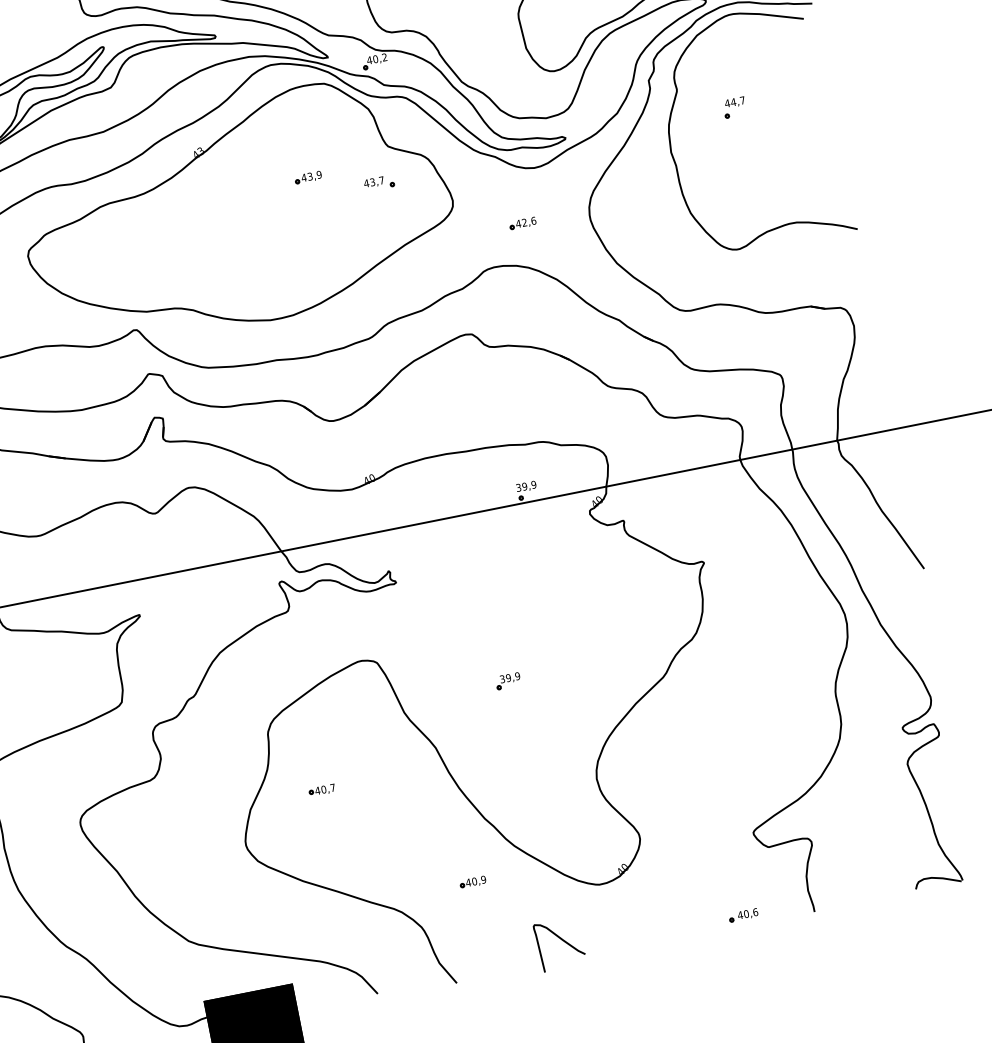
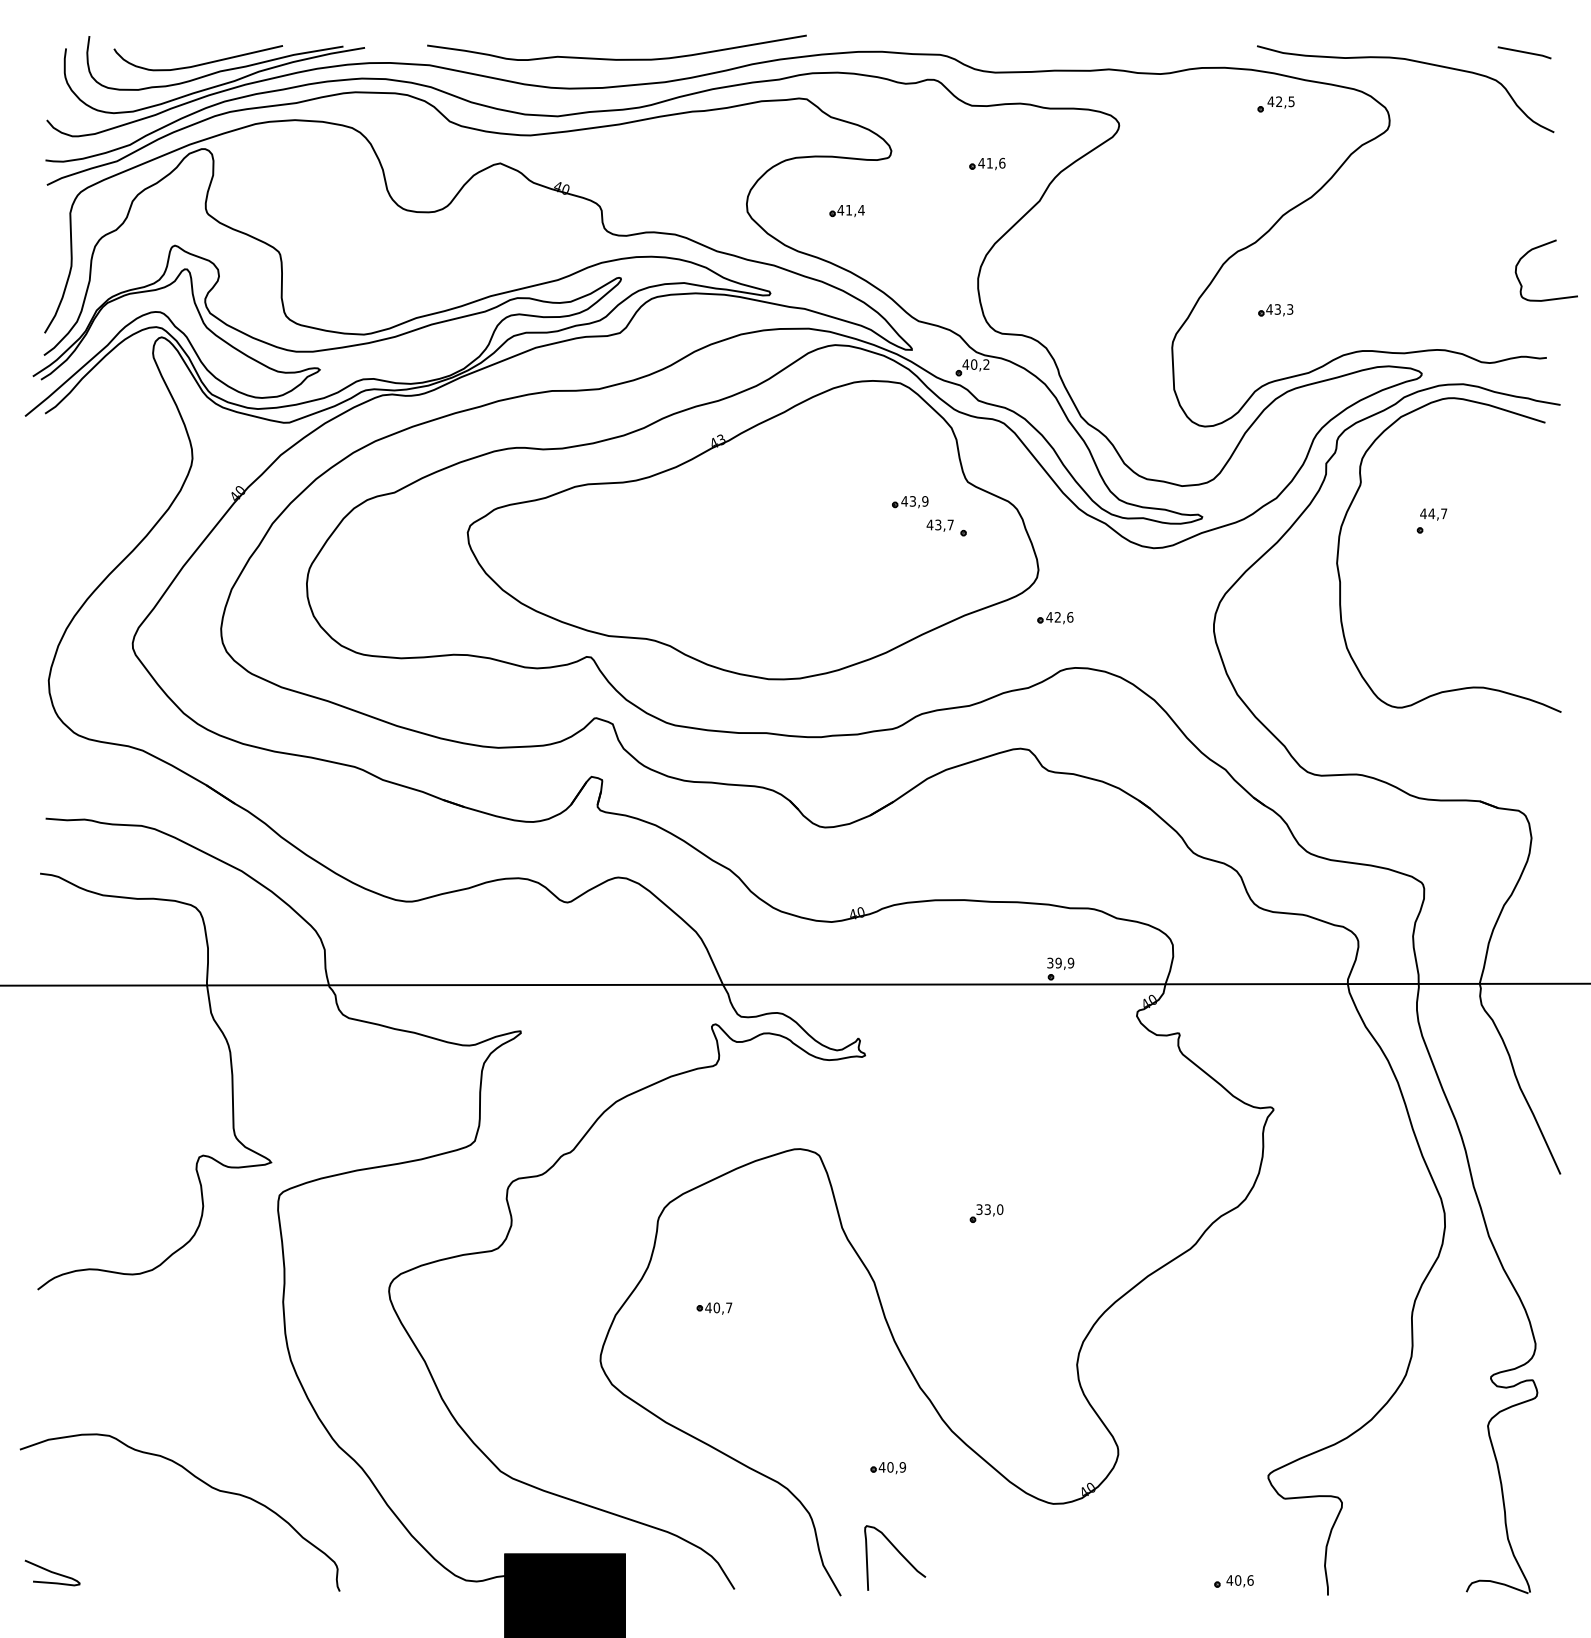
part: (308, 177) -> (910, 502), moved
part: (523, 223) -> (1055, 618), moved
text: (512, 677) -> (993, 1209), 39,9 -> 33,0
curve: (562, 940) -> (899, 1553), moved

